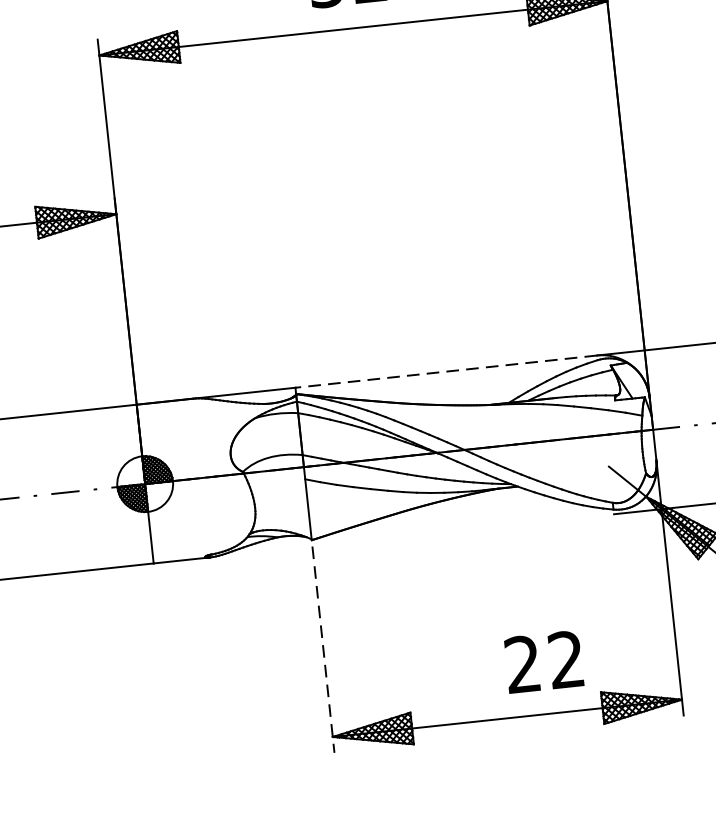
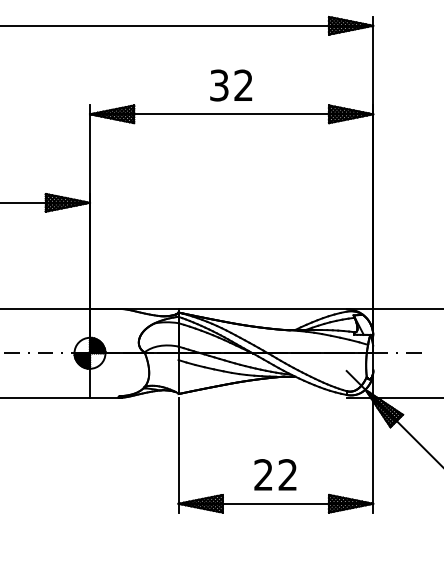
line: (446, 372) -> (262, 309), dashed -> solid
line: (323, 650) -> (178, 455), dashed -> solid
text: (544, 661) -> (275, 474), moved

